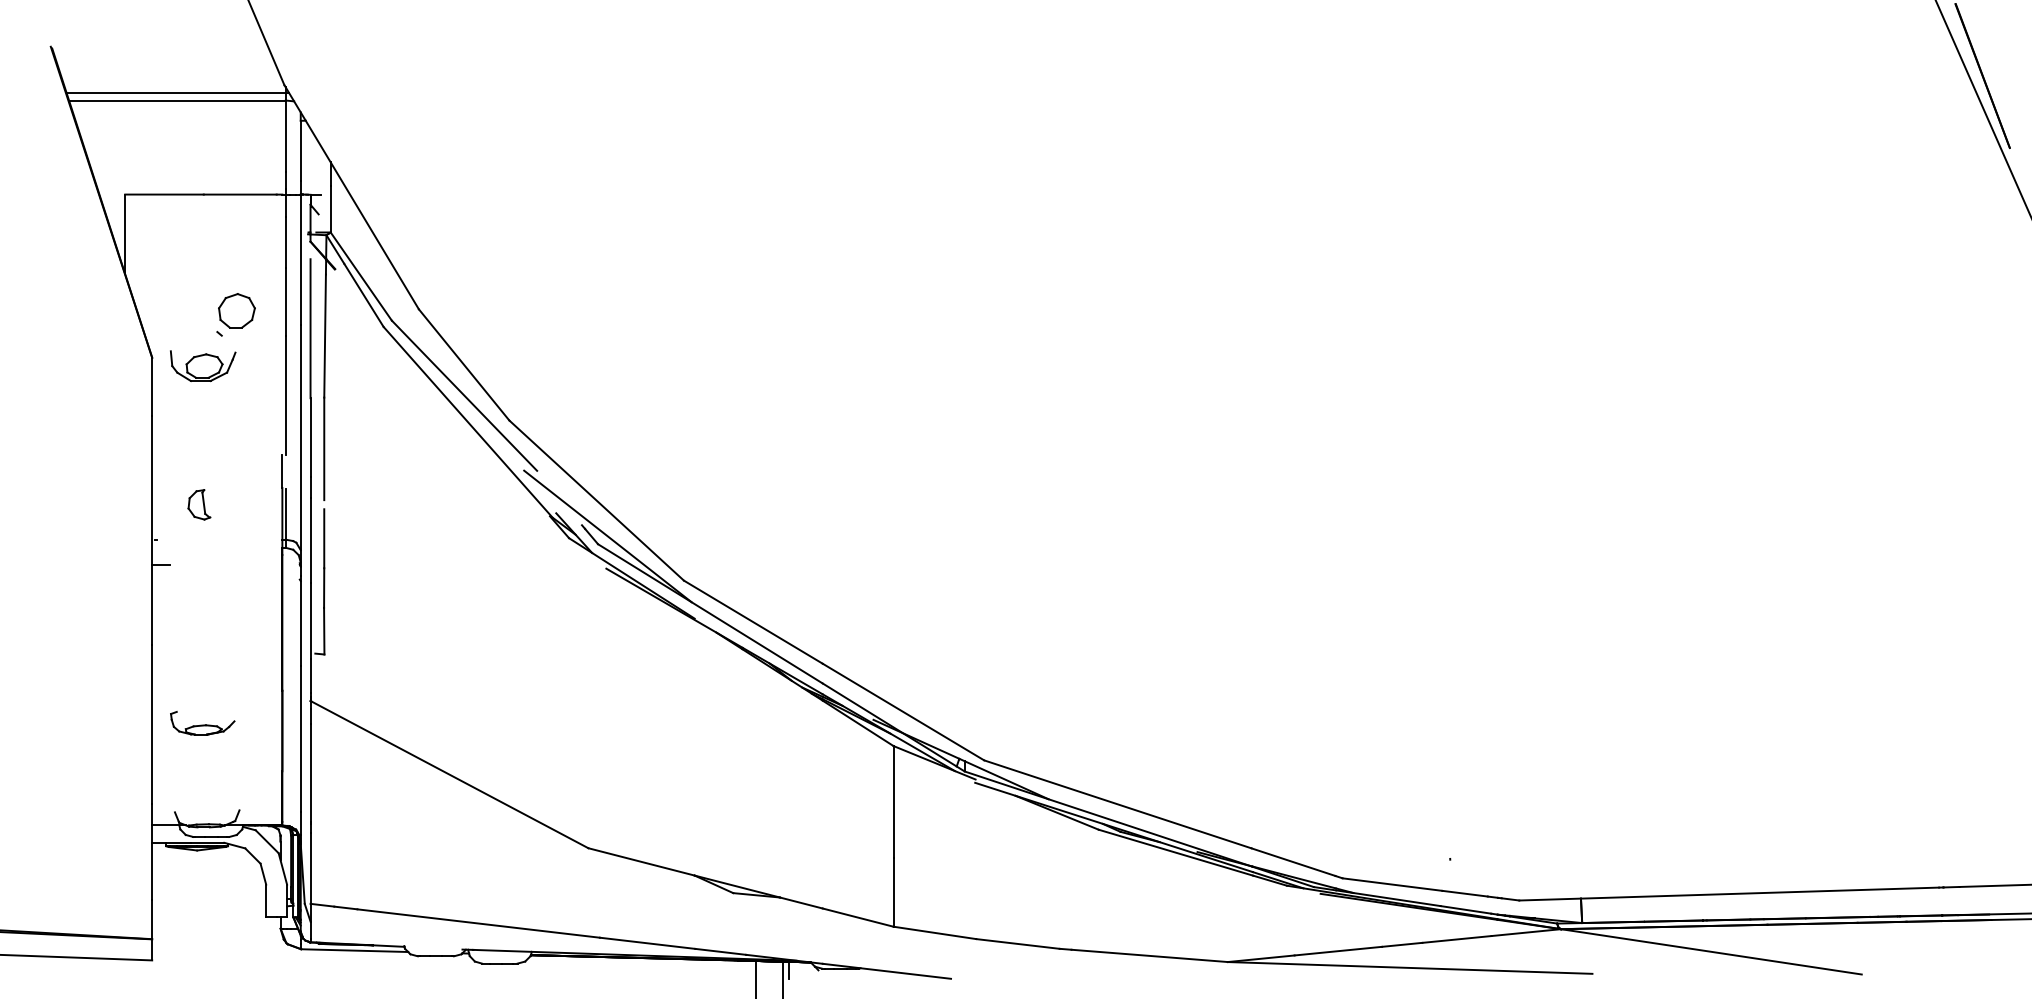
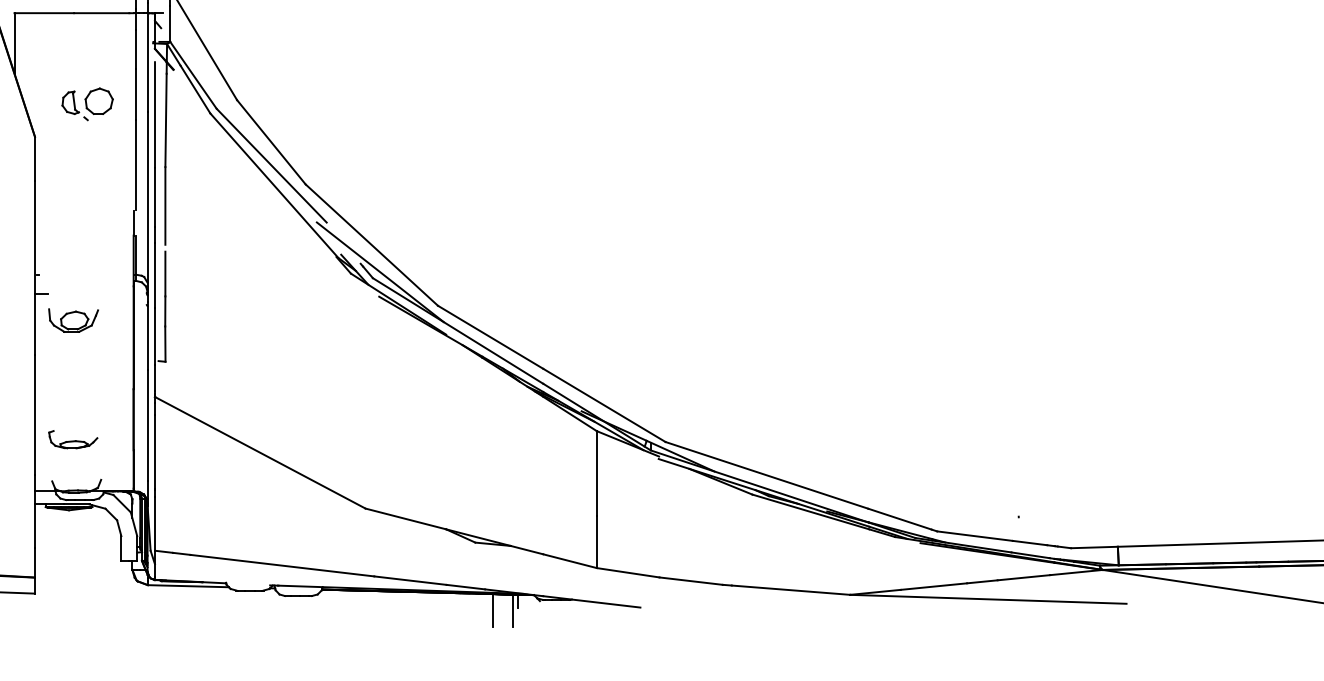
part: (203, 366) -> (73, 320), moved
part: (199, 504) -> (70, 102), moved
part: (202, 723) -> (73, 439), moved

